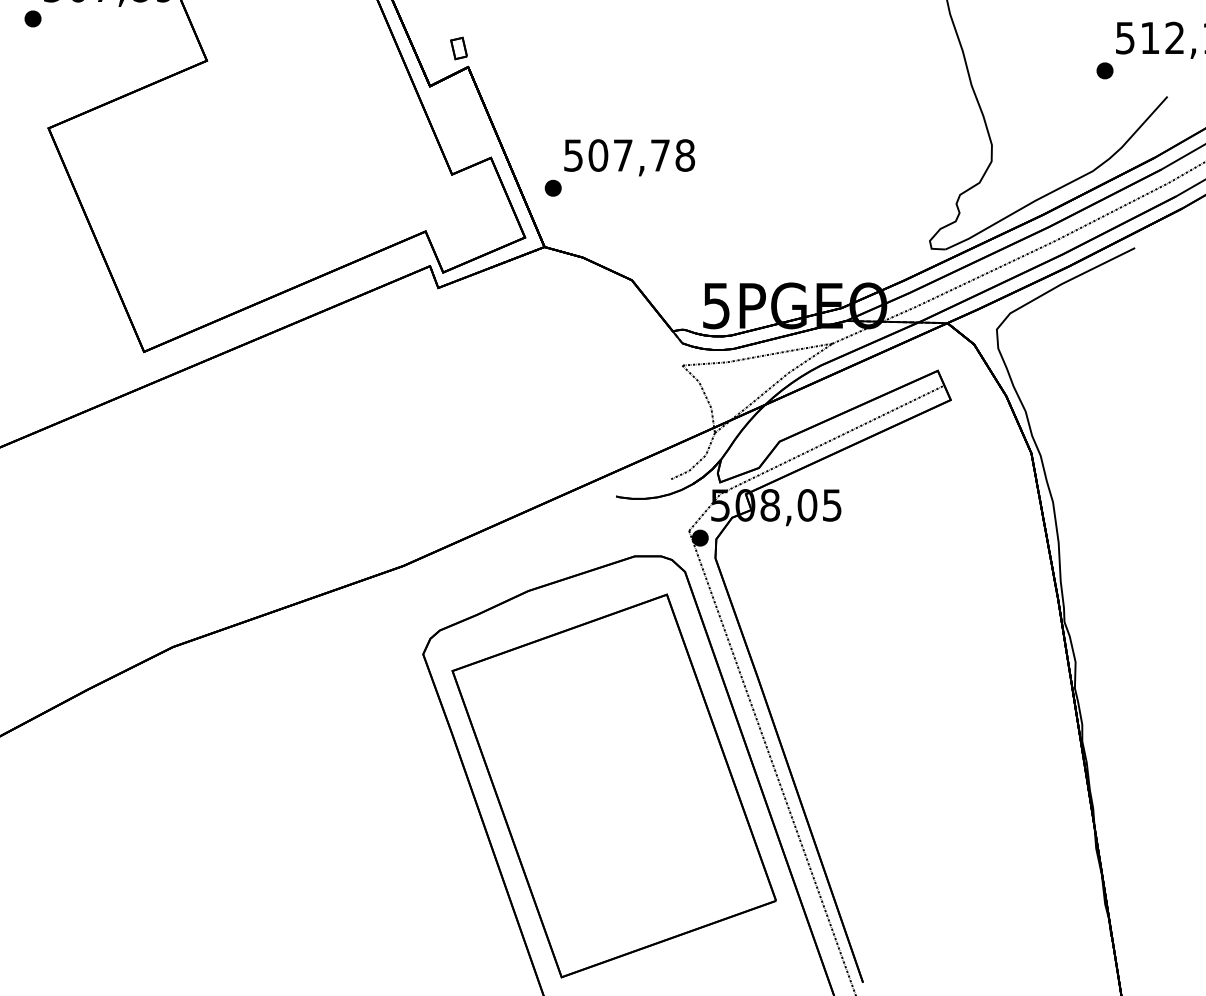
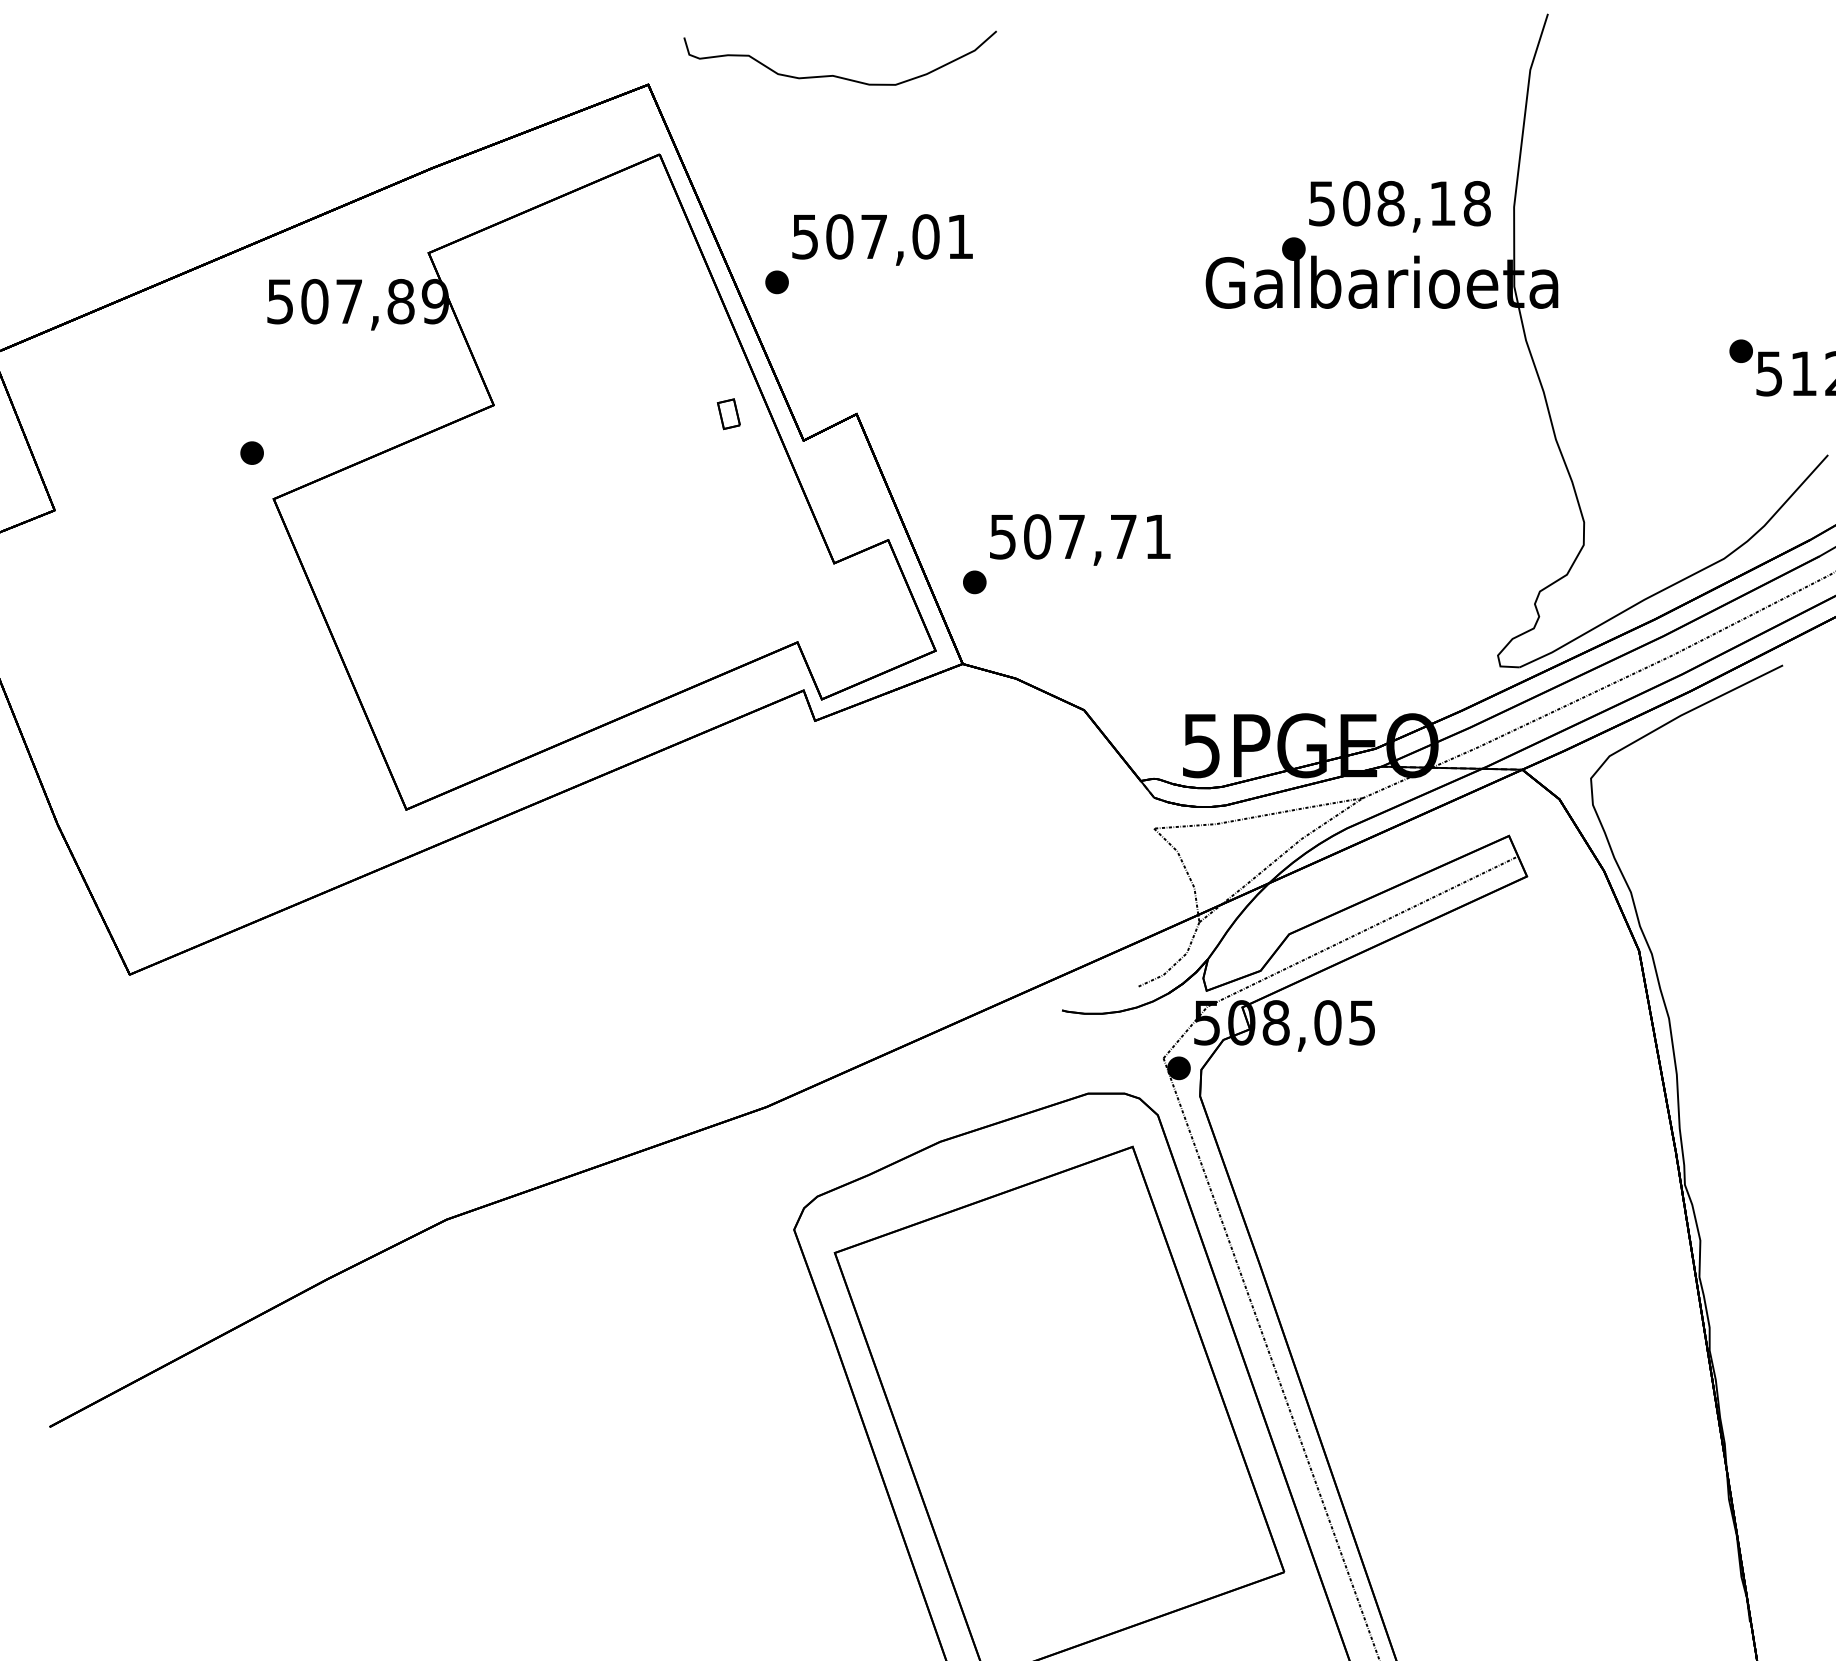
part: (32, 18) -> (251, 452), moved
part: (458, 48) -> (728, 414), moved
part: (1104, 70) -> (1740, 350), moved
text: (684, 155) -> (1157, 536), 507,78 -> 507,71

